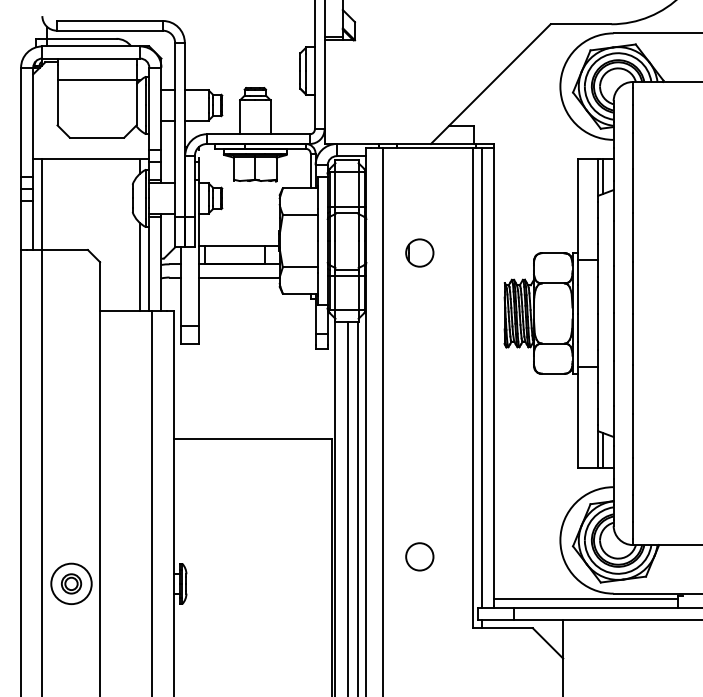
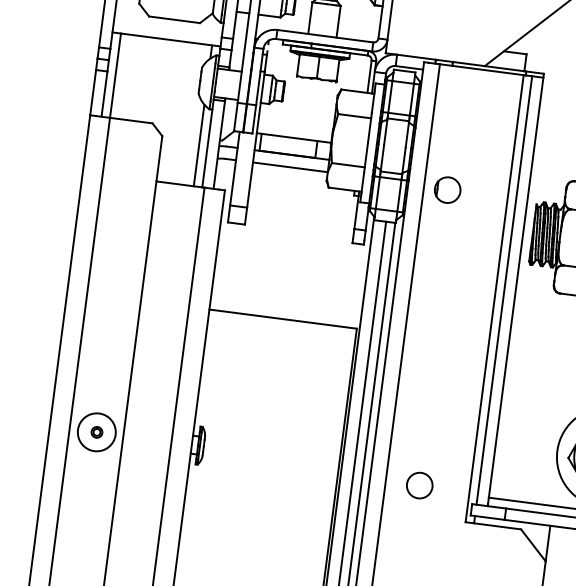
part: (419, 252) -> (447, 189), moved
circle: (419, 556) -> (419, 485), moved
part: (71, 583) -> (96, 431), size x0.6

